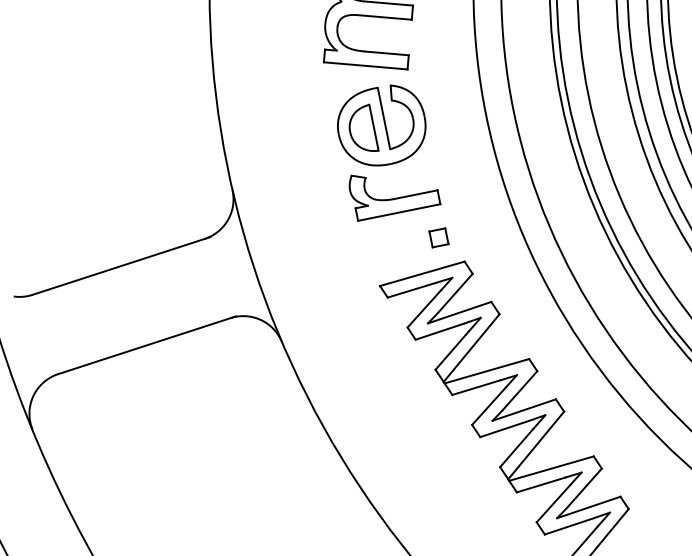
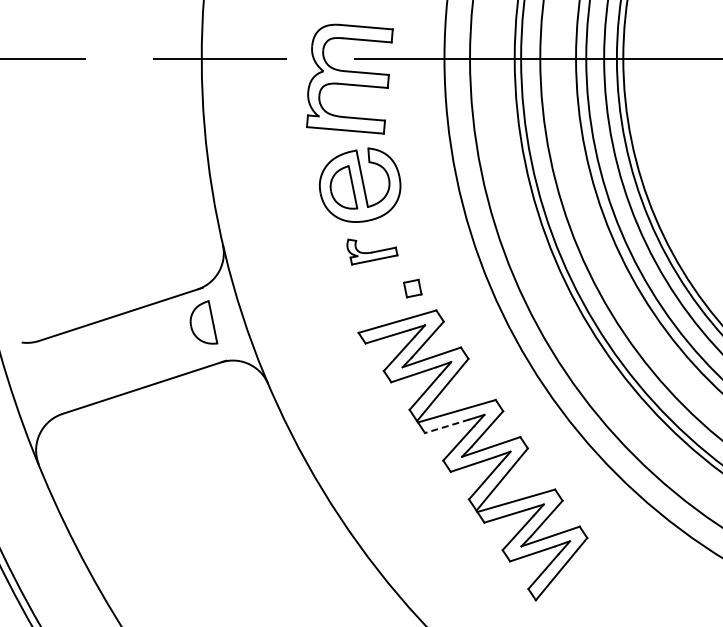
part: (395, 197) -> (372, 251), size x0.6
part: (211, 274) -> (203, 322), added
line: (475, 387) -> (446, 426), solid -> dashed

